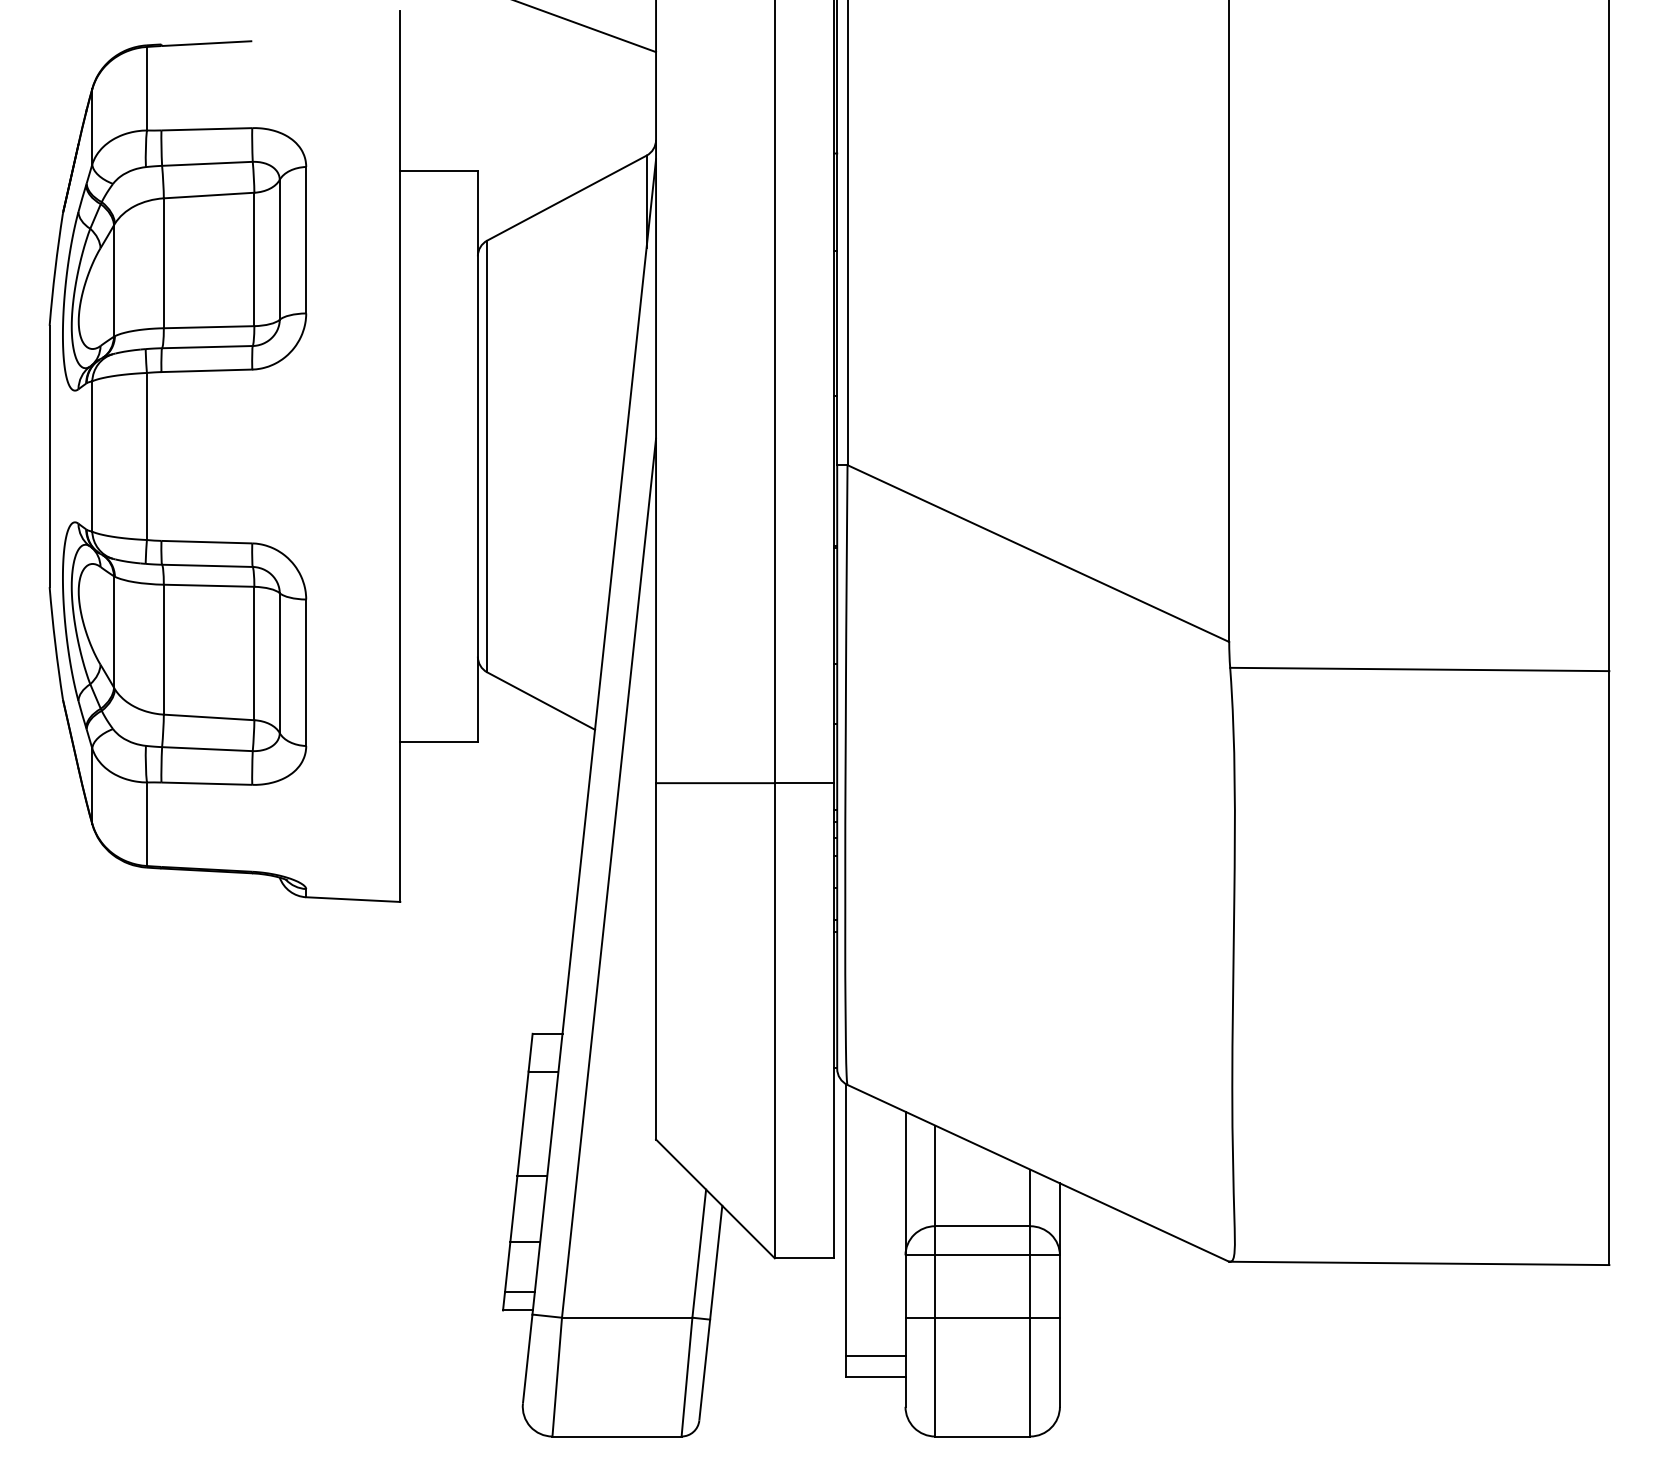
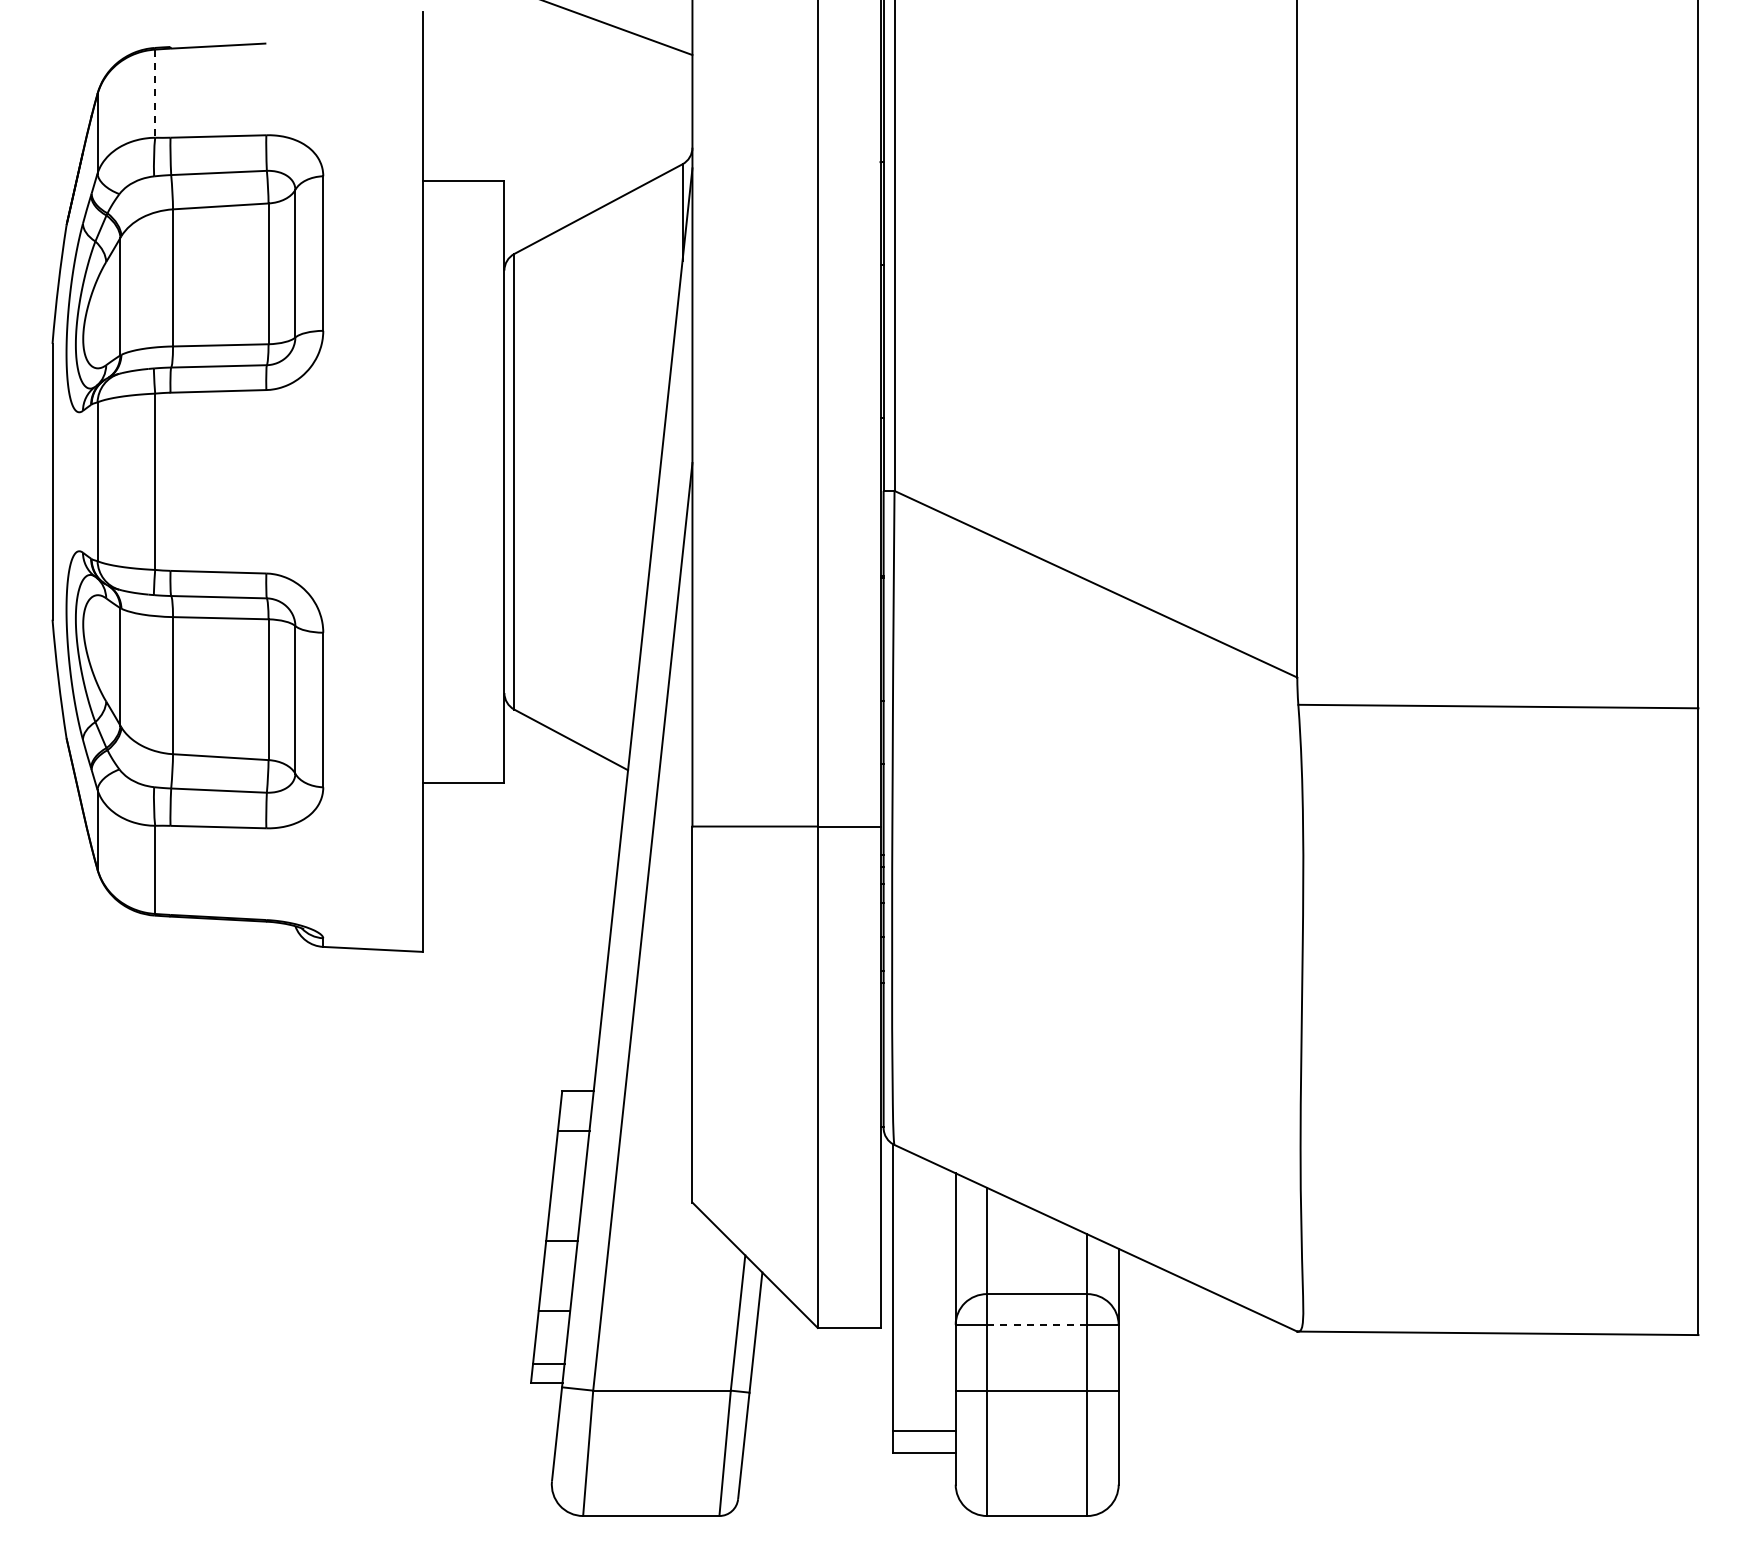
line: (147, 89) -> (155, 94), solid -> dashed
line: (983, 1255) -> (1037, 1324), solid -> dashed

